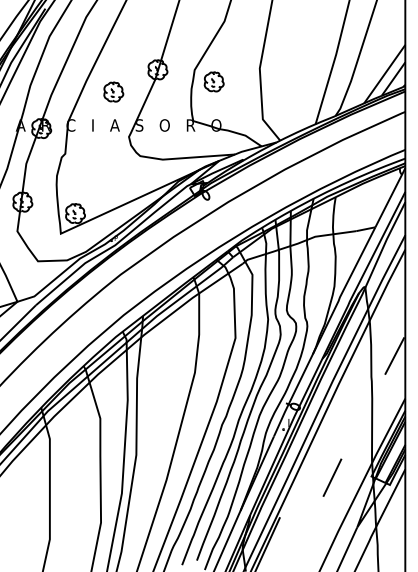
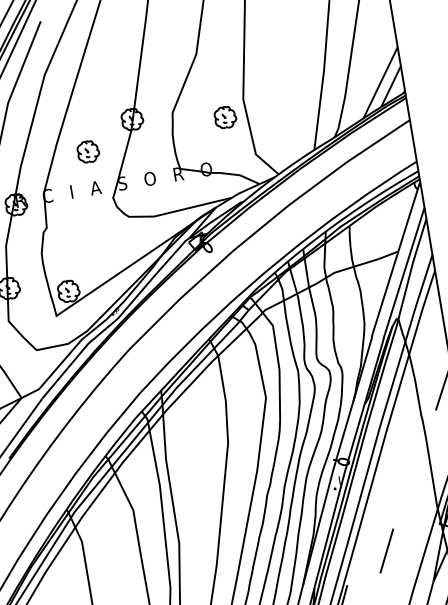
part: (213, 81) -> (224, 117), moved
line: (332, 477) -> (386, 550), moved

